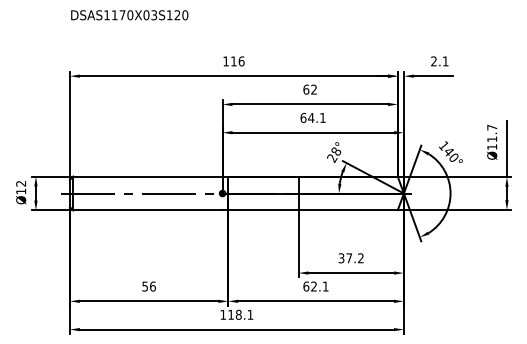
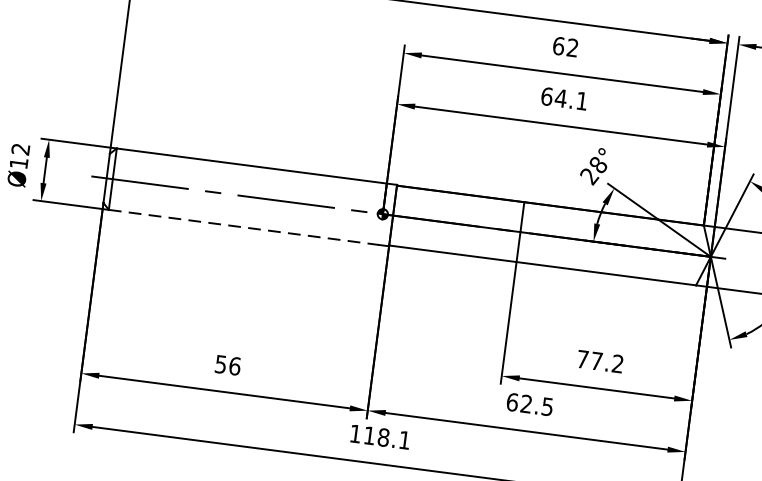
line: (147, 210) -> (243, 227), solid -> dashed
text: (341, 258) -> (582, 359), 37.2 -> 77.2
text: (325, 286) -> (547, 406), 62.1 -> 62.5

